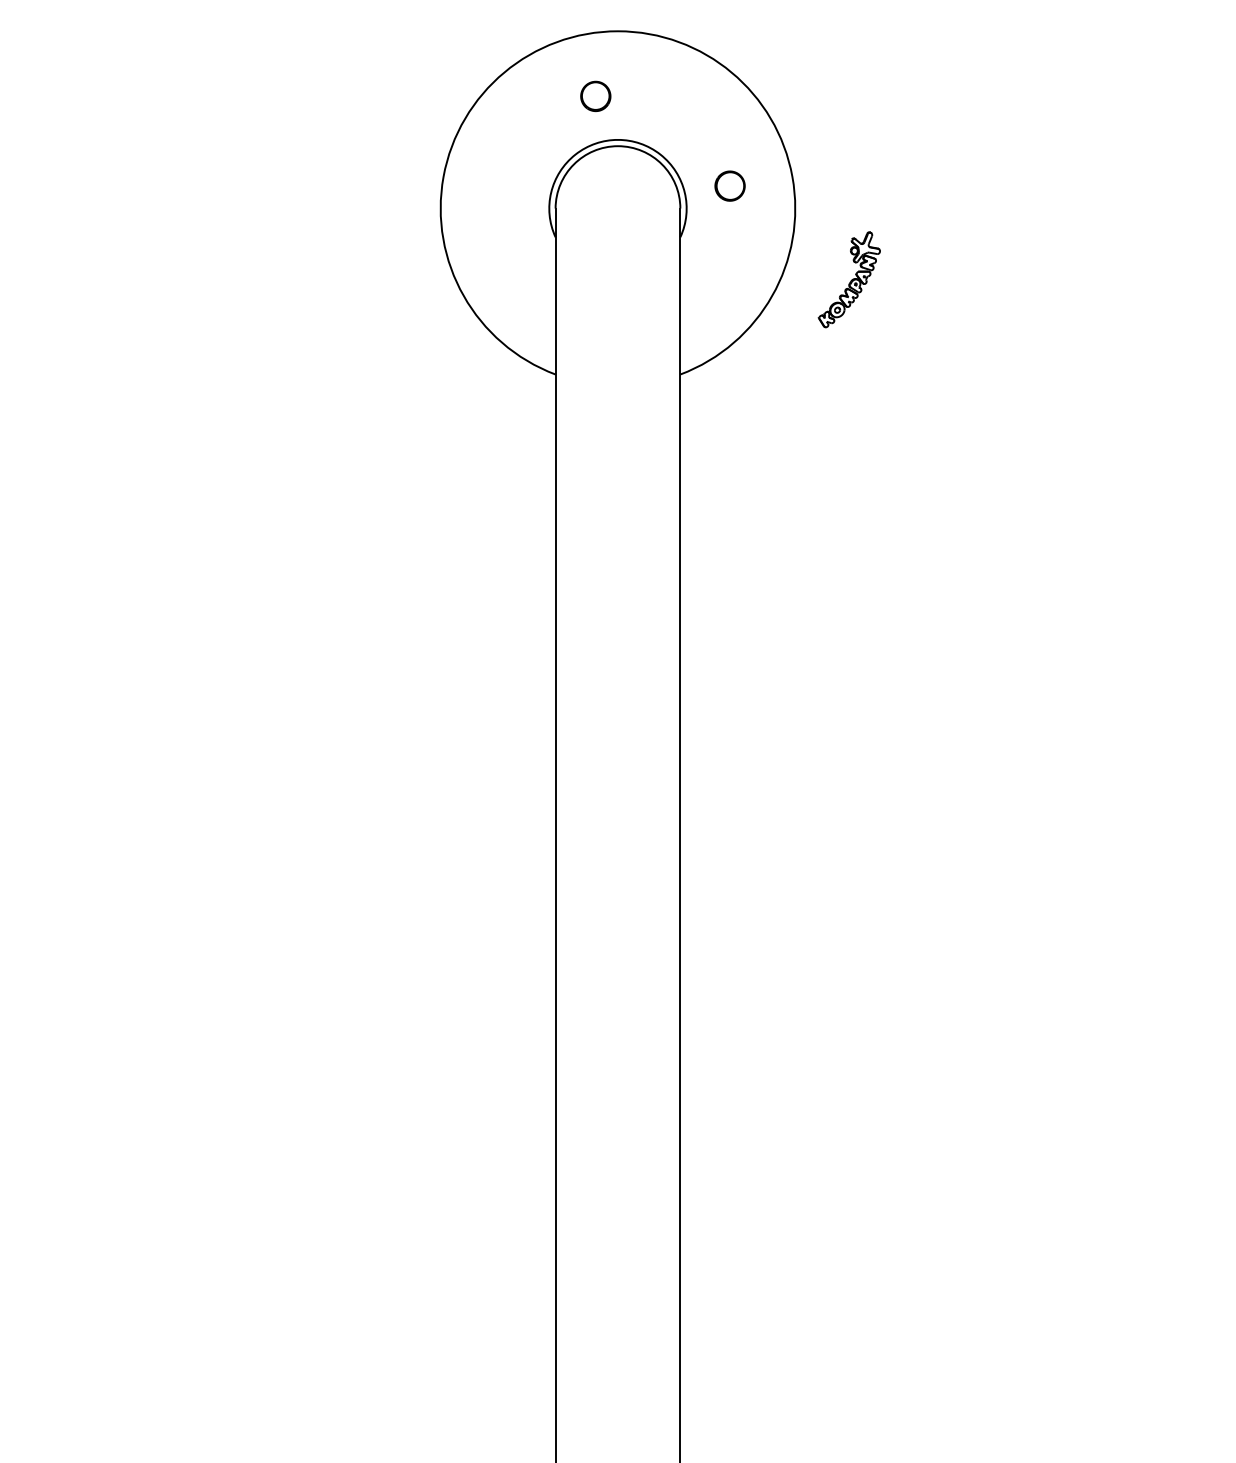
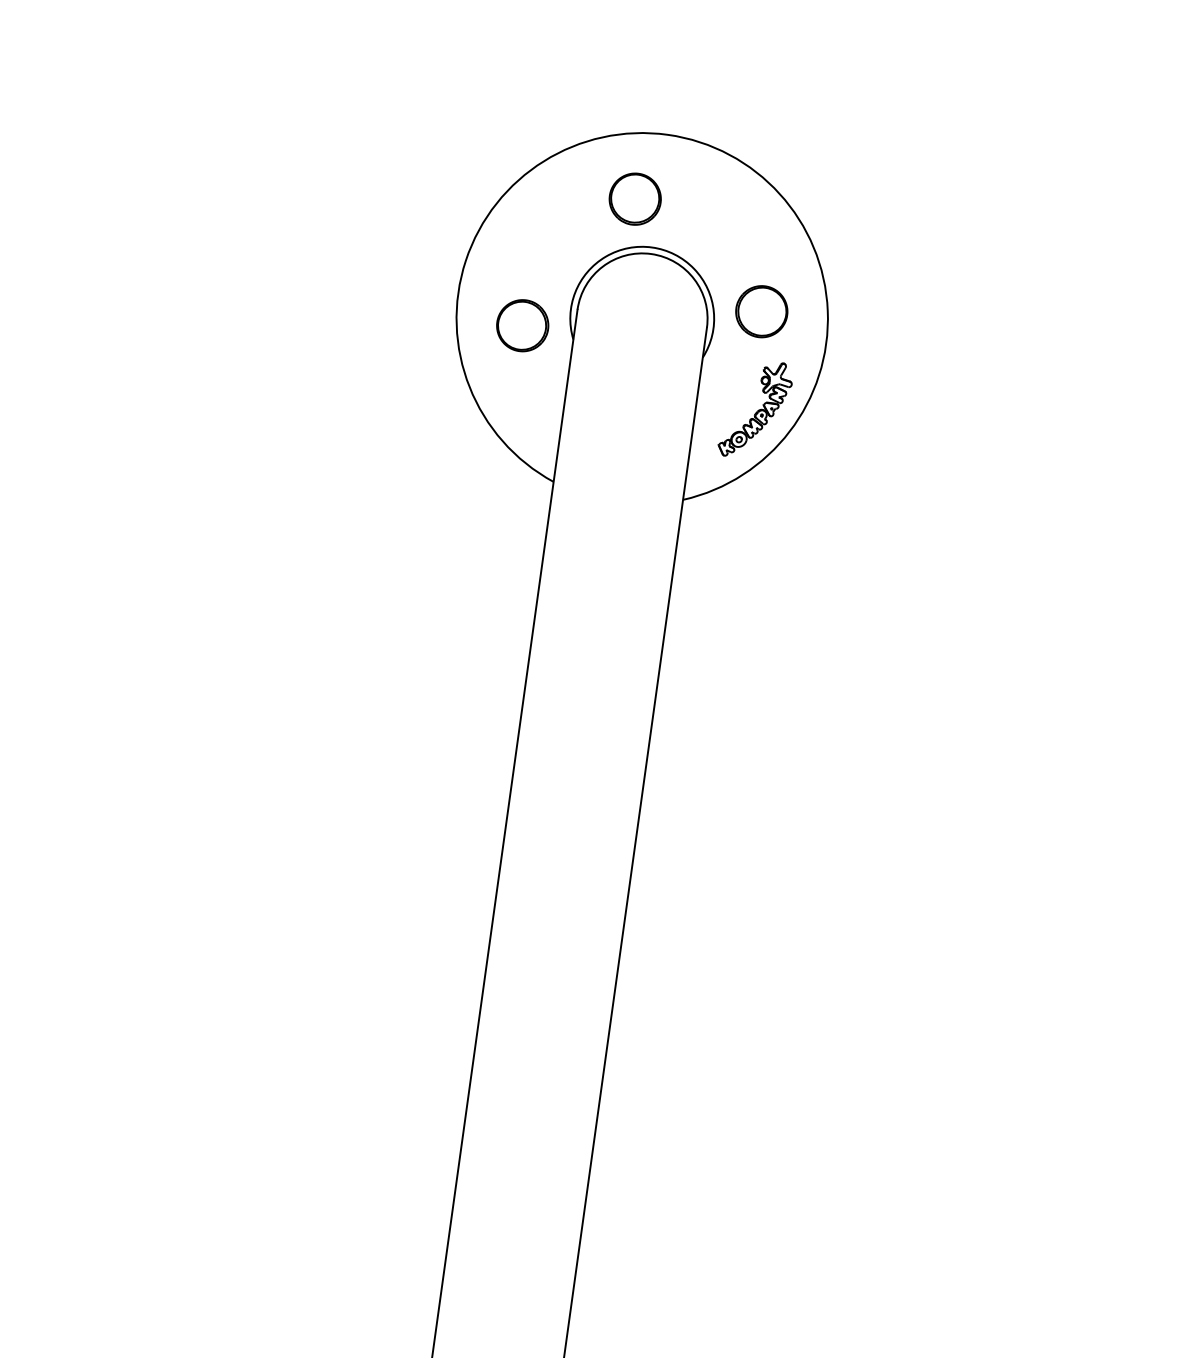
part: (595, 96) -> (635, 199), size x1.67
part: (729, 185) -> (761, 310), size x1.67
part: (505, 230) -> (522, 325), added
part: (848, 279) -> (754, 409), moved

